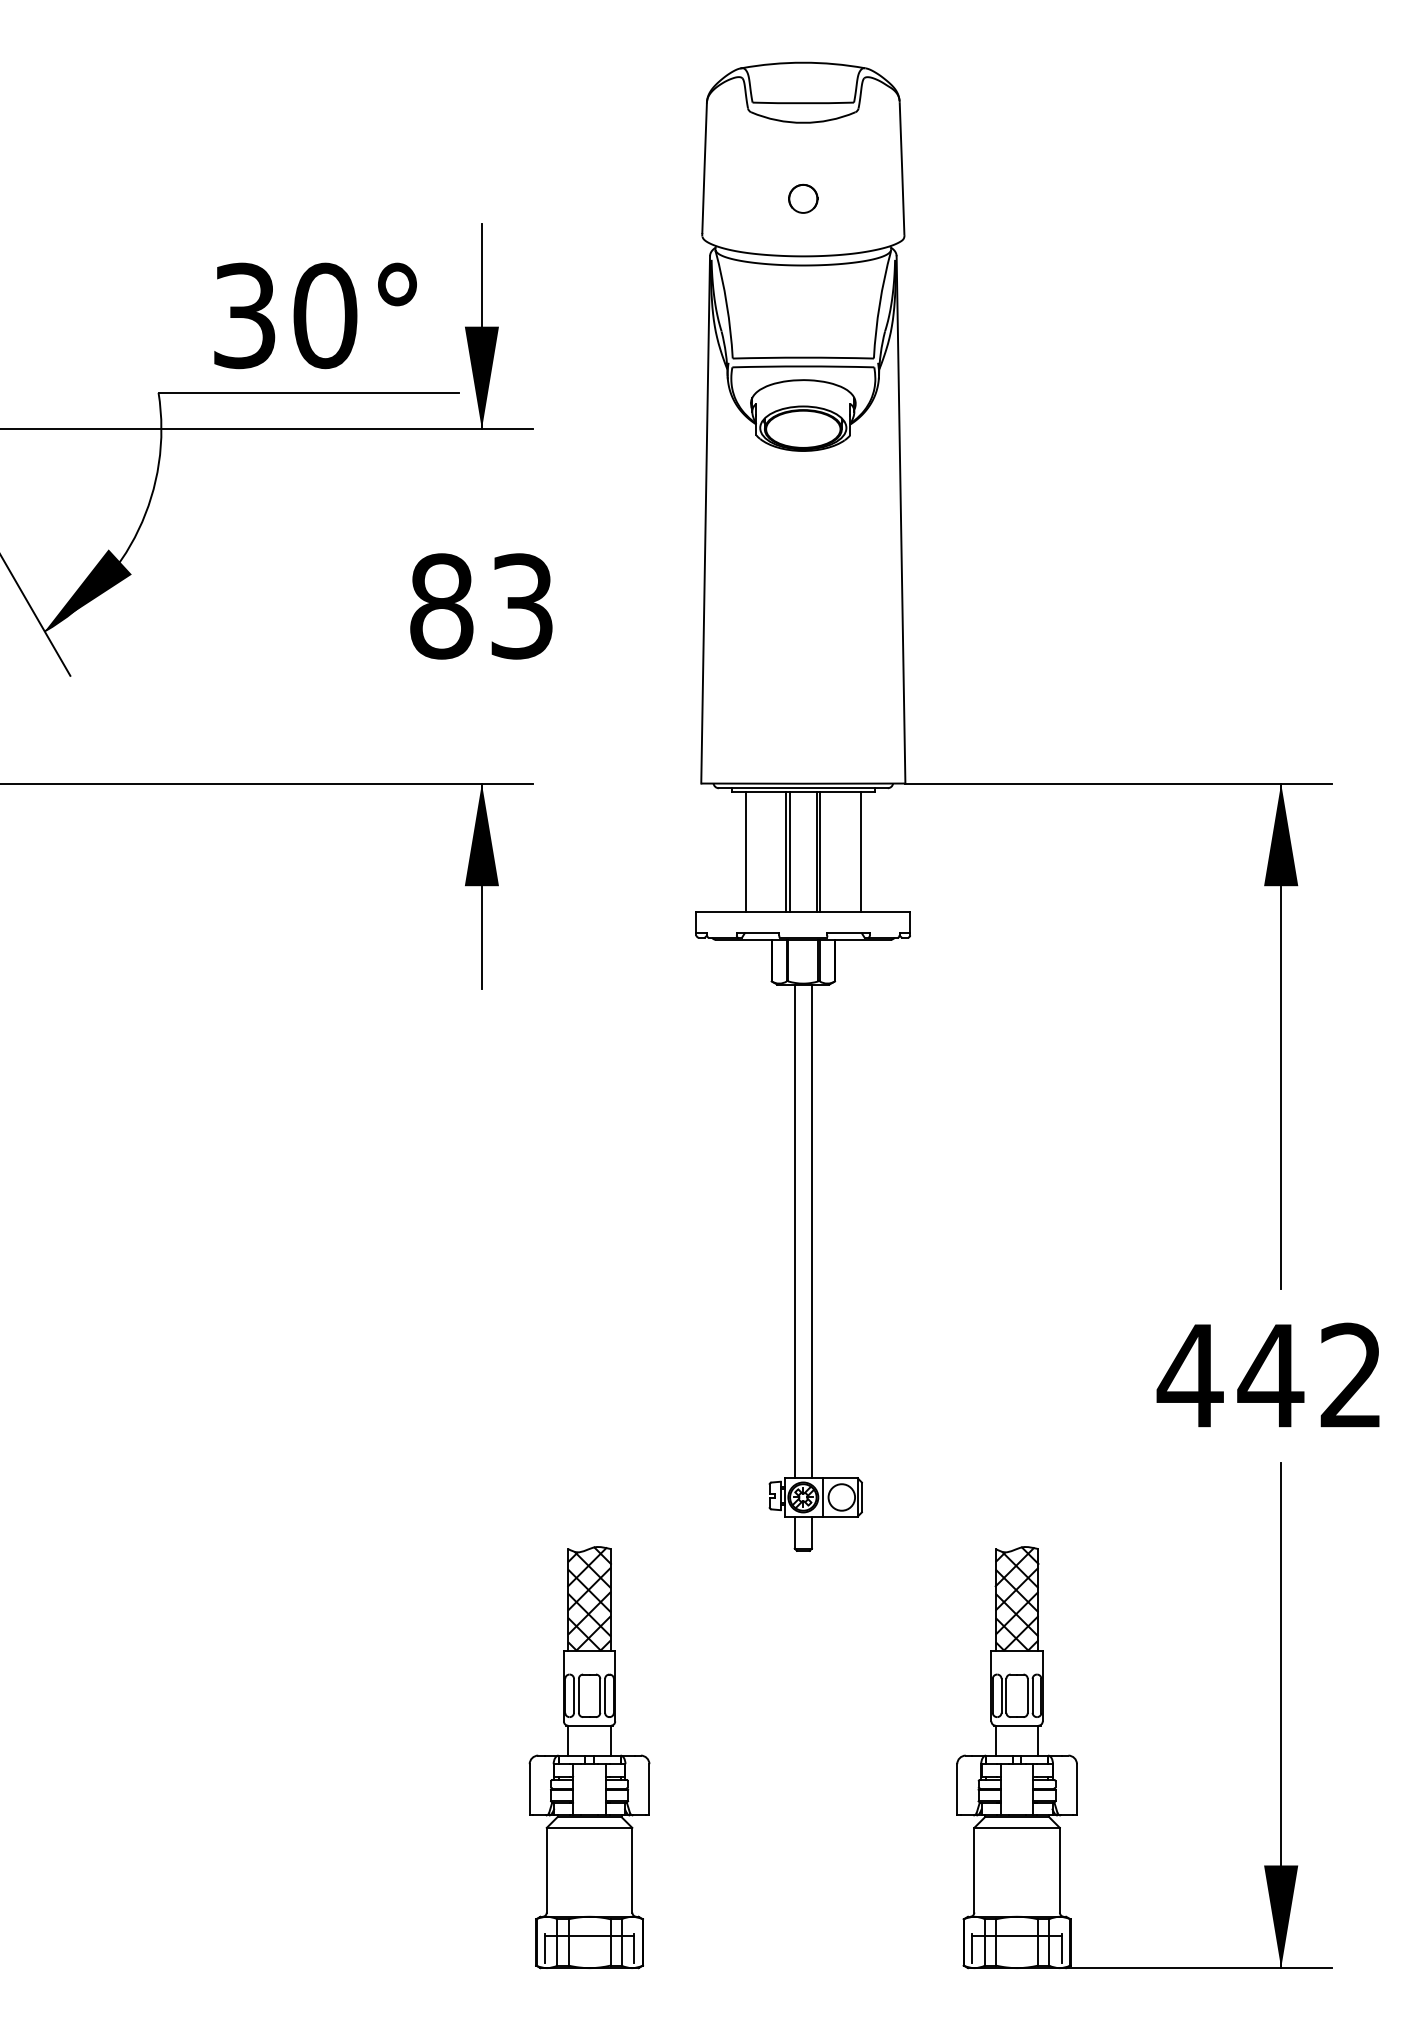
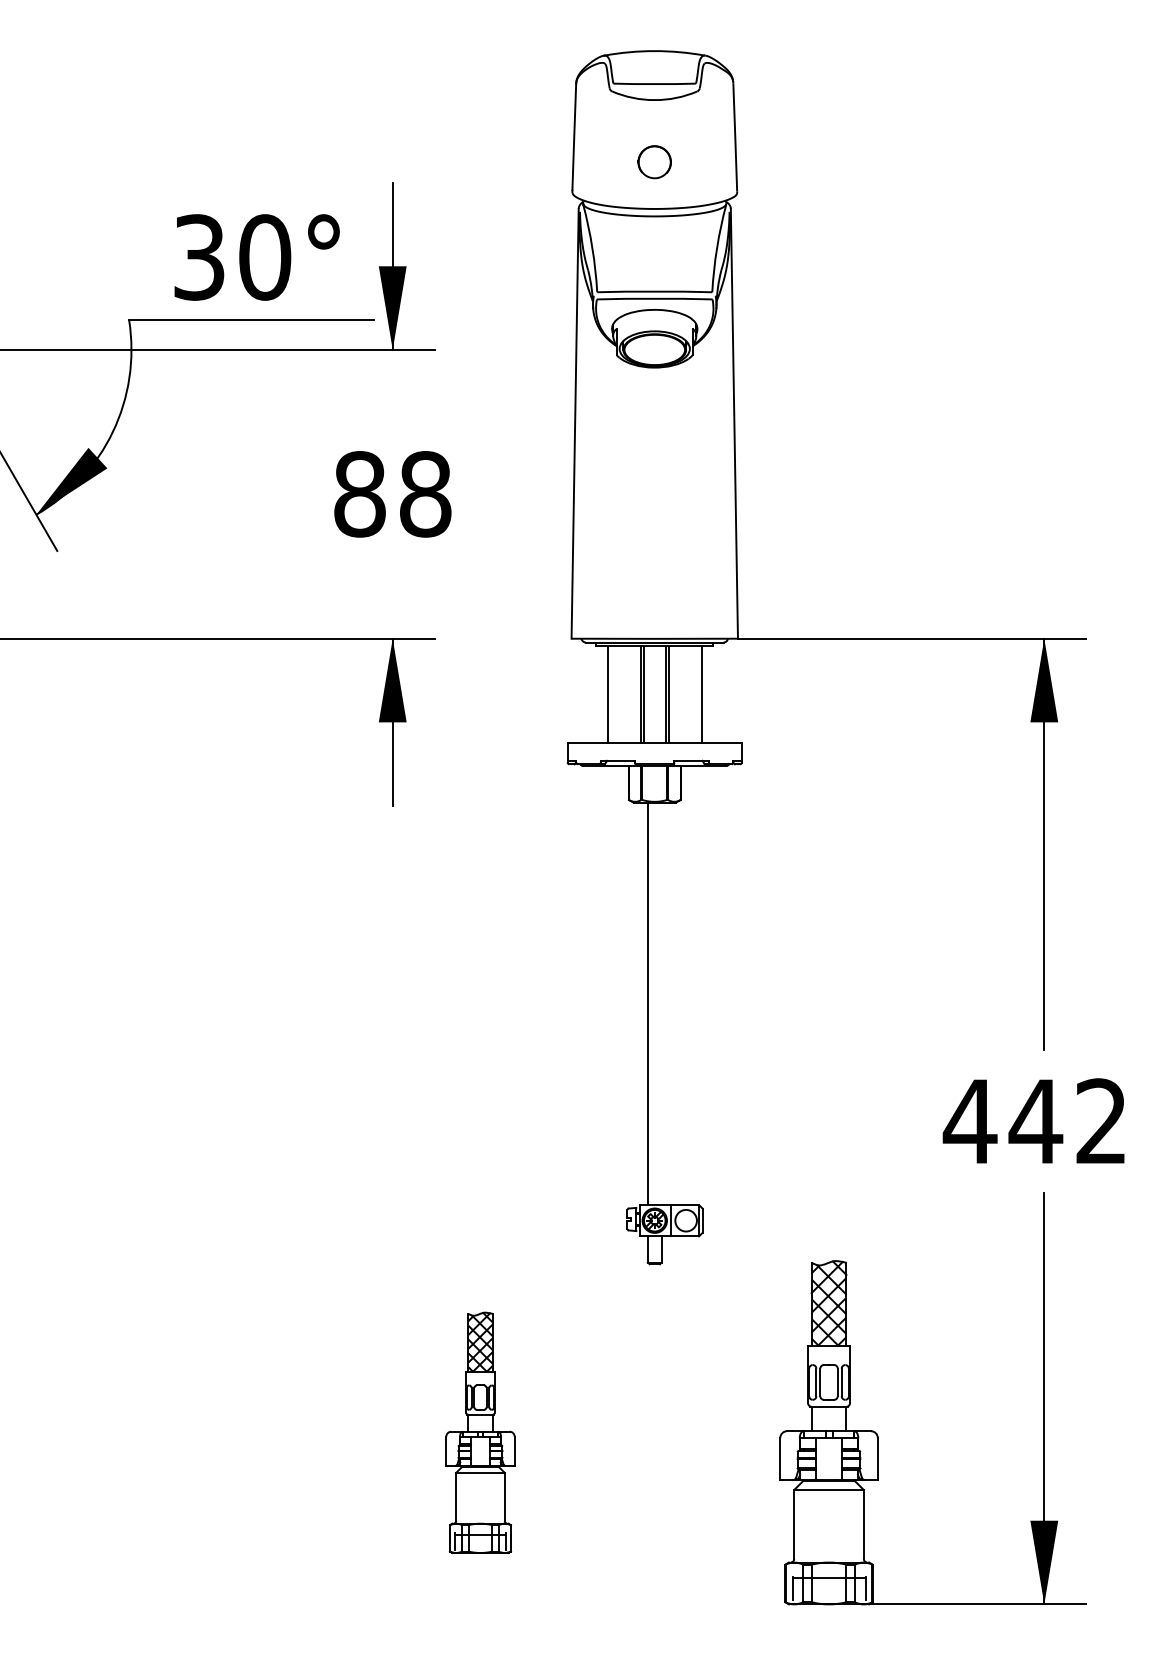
circle: (803, 198) -> (654, 161), size x1.4
text: (522, 606) -> (425, 494), 83 -> 88
line: (811, 1231) -> (661, 1003), removed
part: (589, 1757) -> (480, 1432), size x0.7

